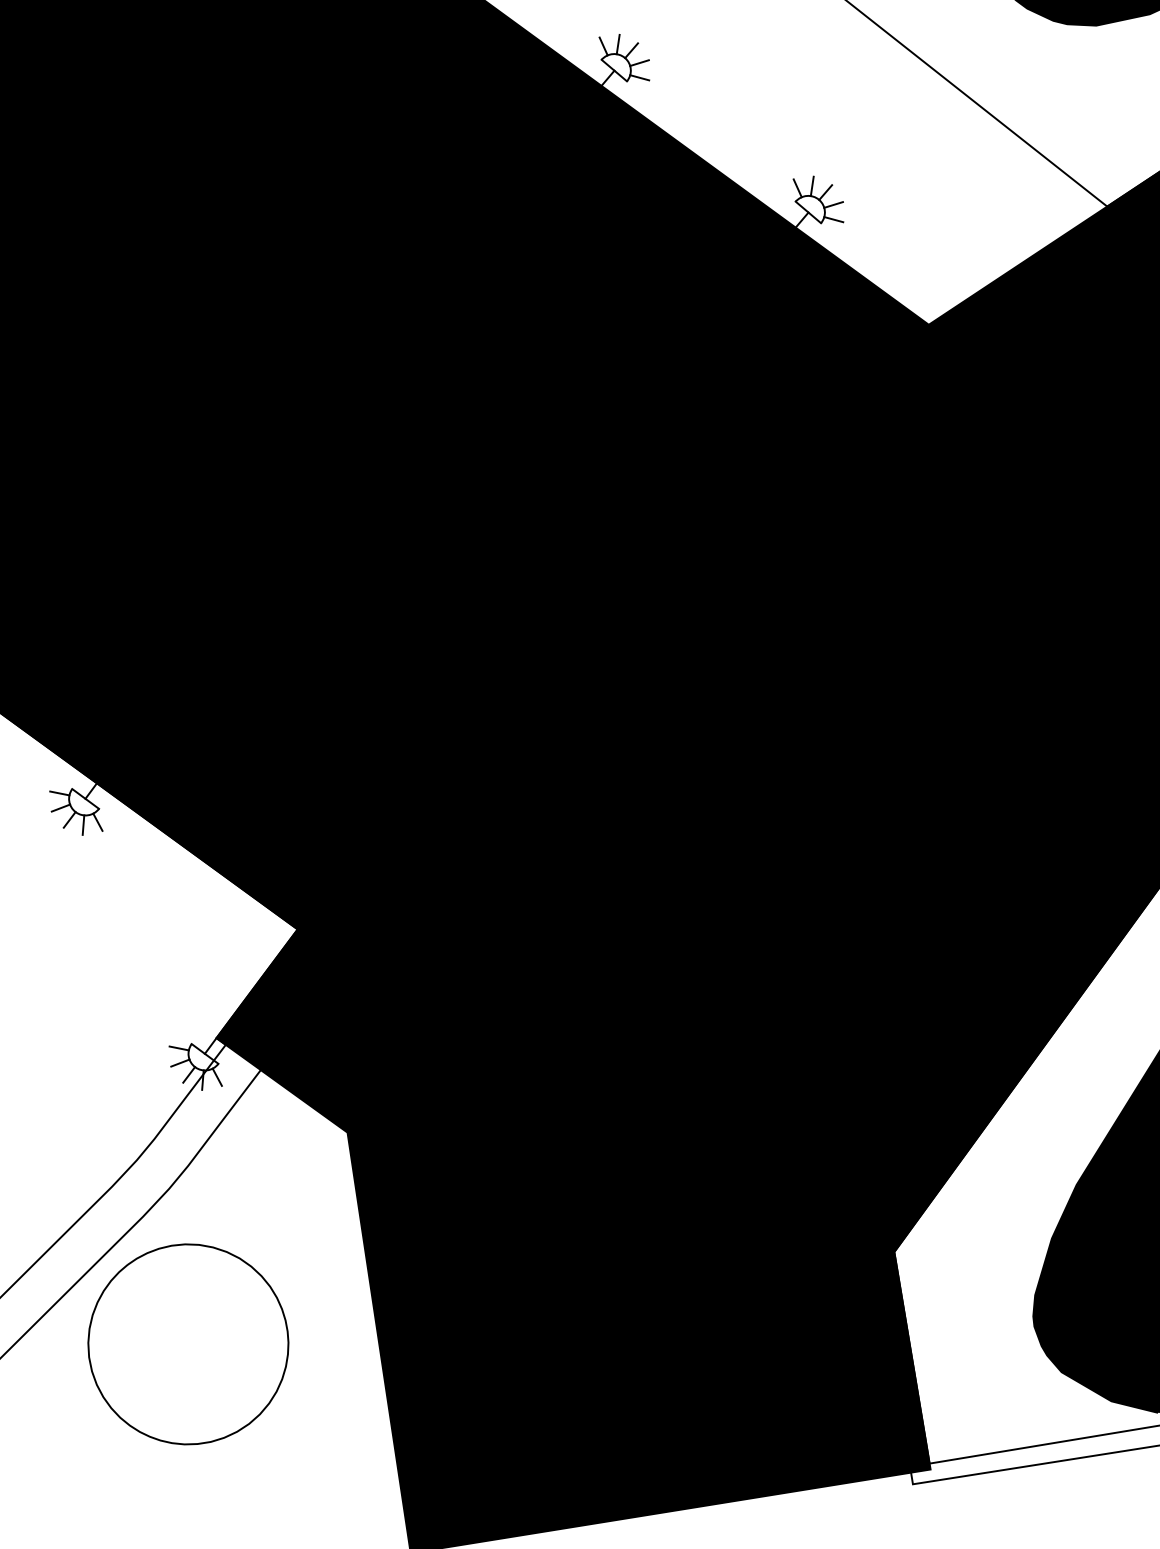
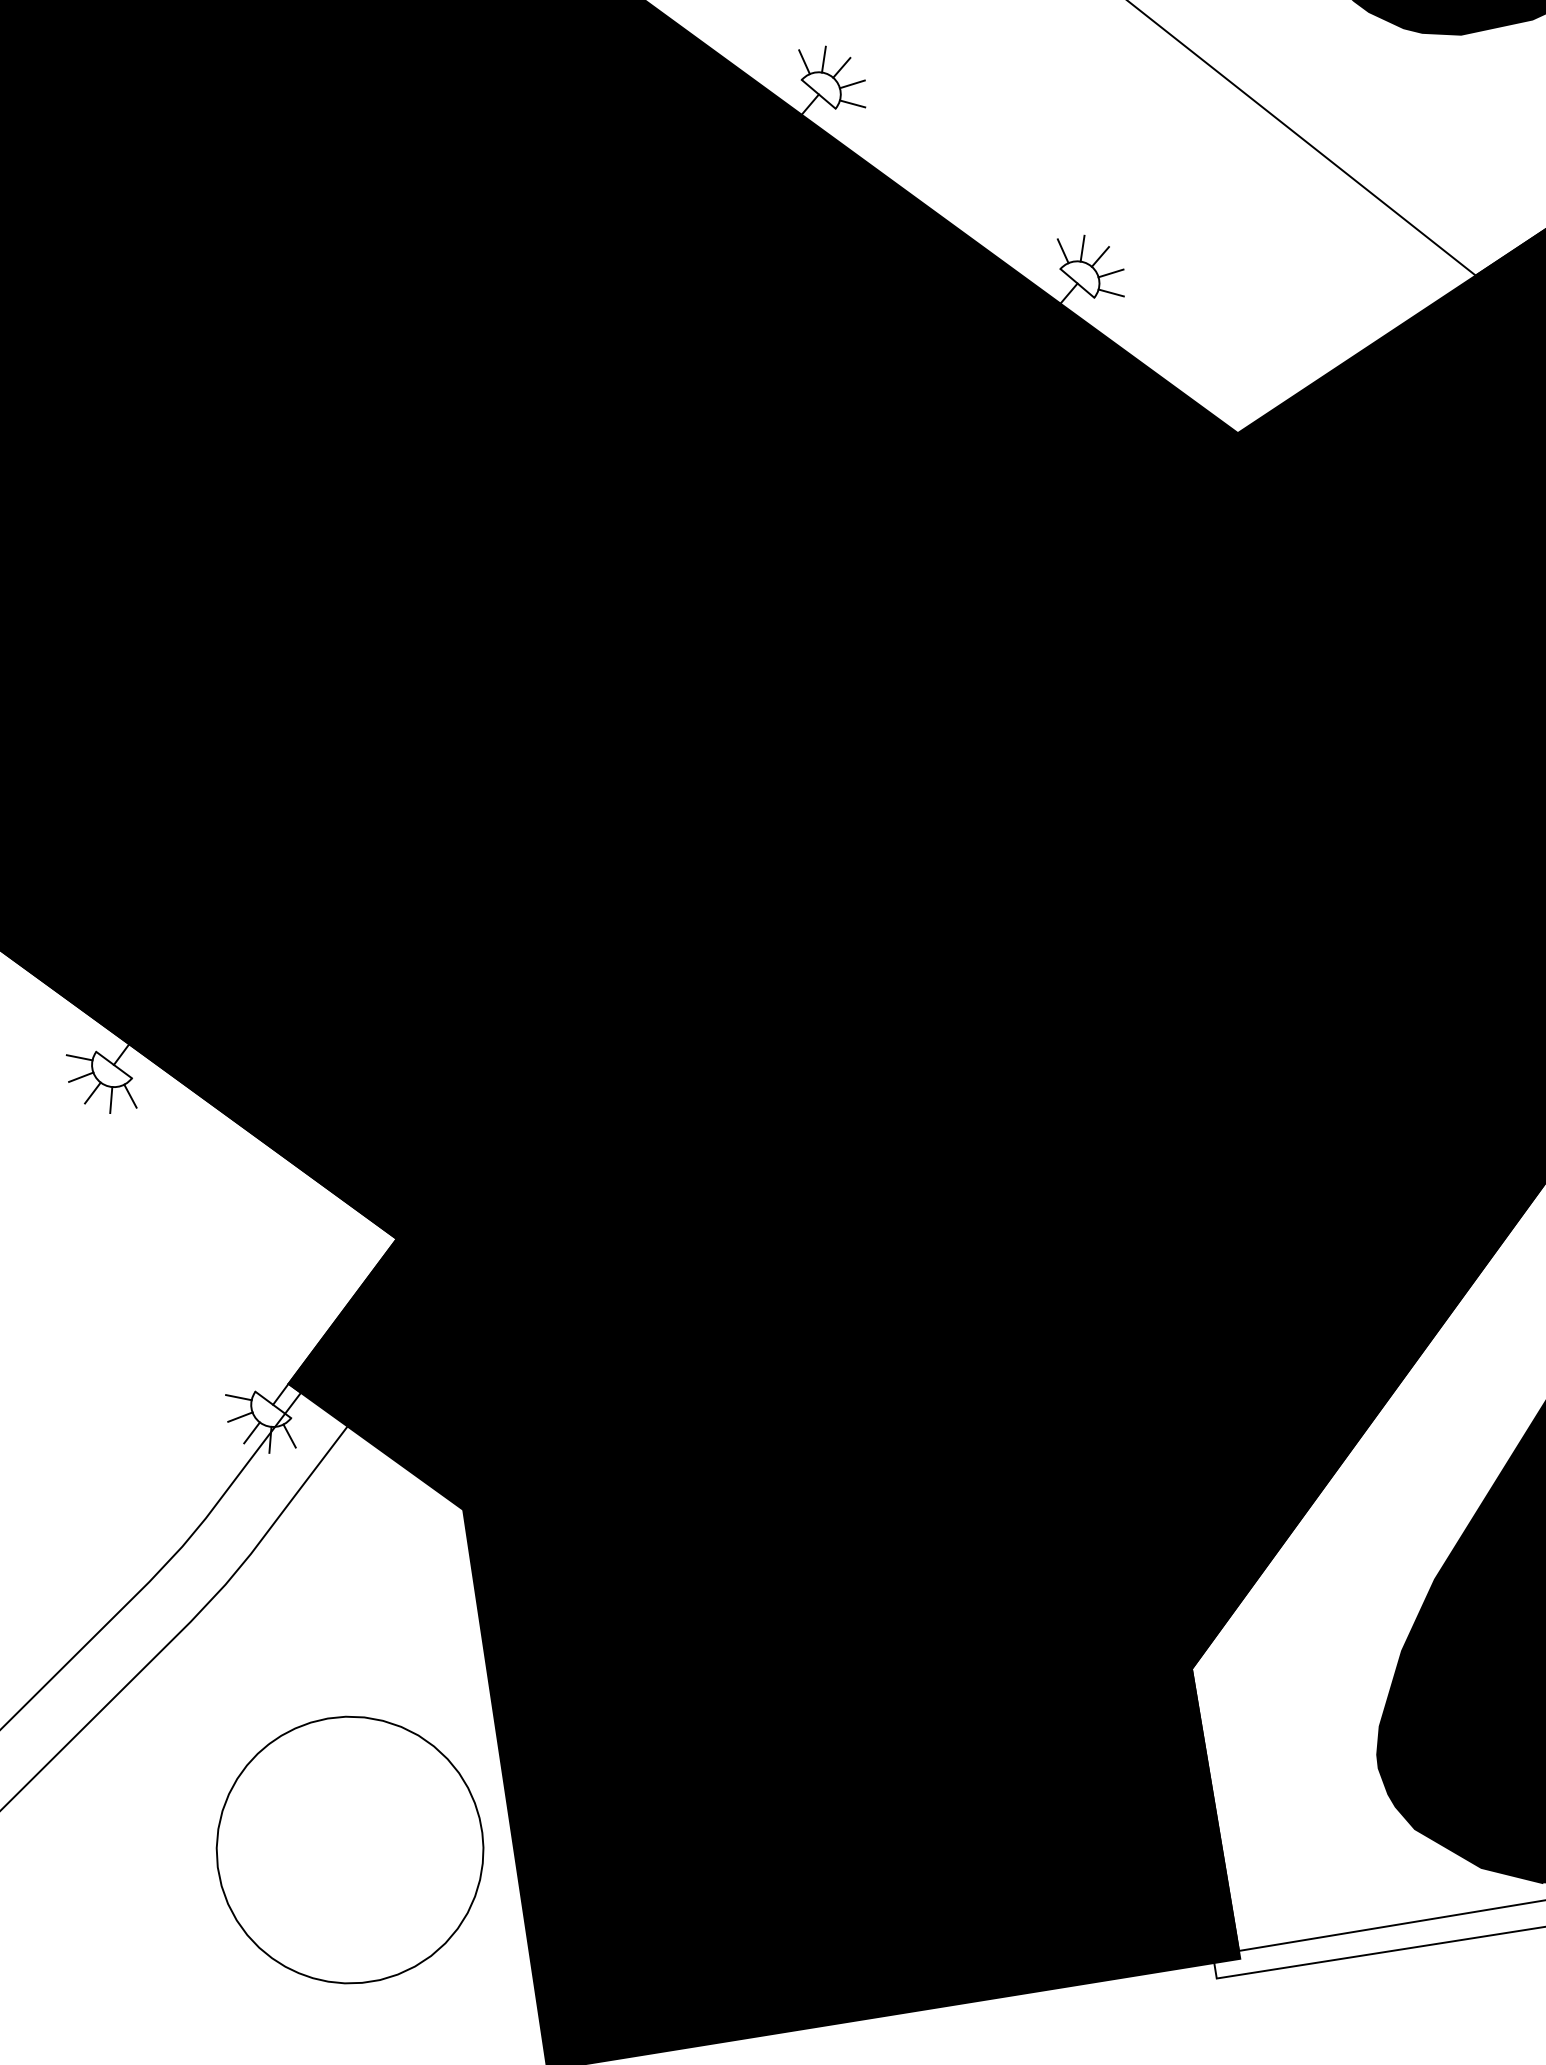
part: (187, 1343) -> (349, 1849), moved

